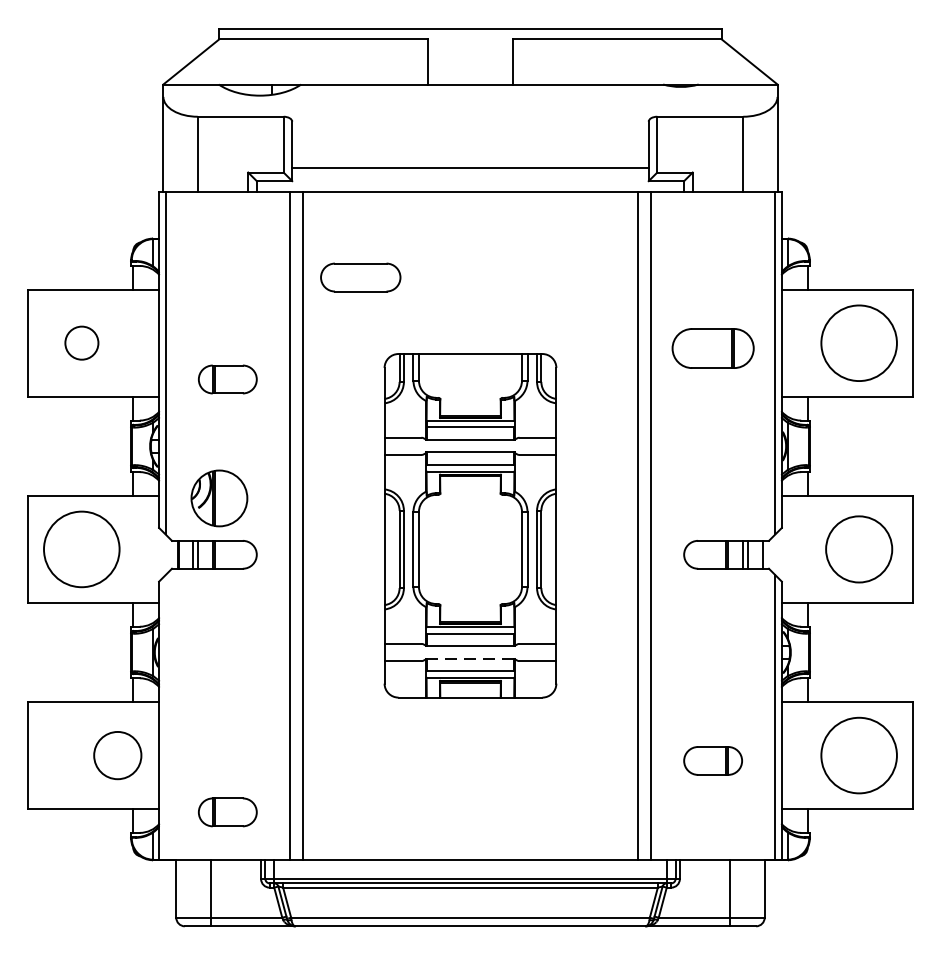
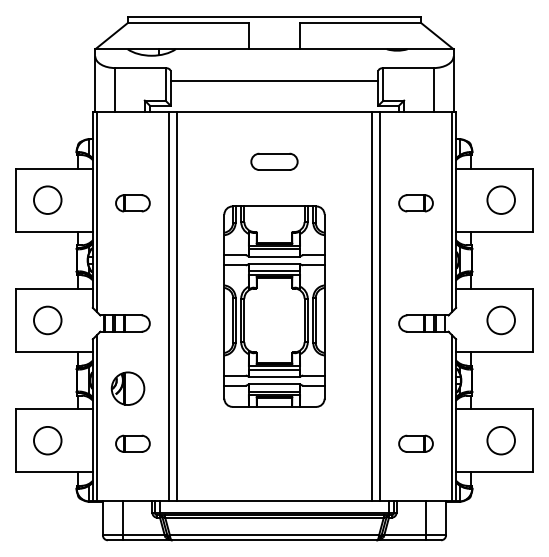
line: (470, 168) -> (274, 81), moved
part: (360, 276) -> (274, 161), moved
circle: (81, 342) -> (47, 199), size x1.43
circle: (857, 342) -> (500, 199), size x0.62
part: (712, 348) -> (415, 203), size x0.71
part: (227, 379) -> (132, 203), moved
part: (218, 498) -> (127, 388), moved
circle: (81, 549) -> (47, 320), size x0.62
circle: (857, 549) -> (500, 320), size x0.71
line: (470, 659) -> (274, 384), dashed -> solid
line: (165, 717) -> (96, 418), added
circle: (117, 755) -> (47, 440), moved
circle: (857, 755) -> (500, 440), size x0.62
part: (227, 811) -> (132, 443), moved

